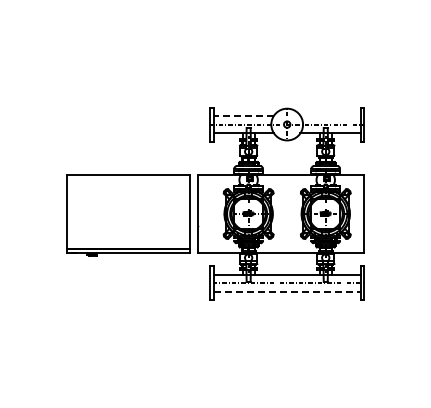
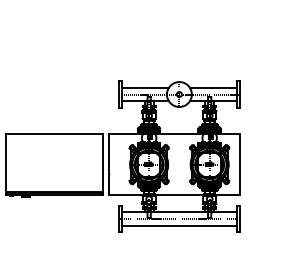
line: (243, 115) -> (145, 87), dashed -> solid
line: (330, 115) -> (213, 87), added
line: (287, 292) -> (179, 226), dashed -> solid

